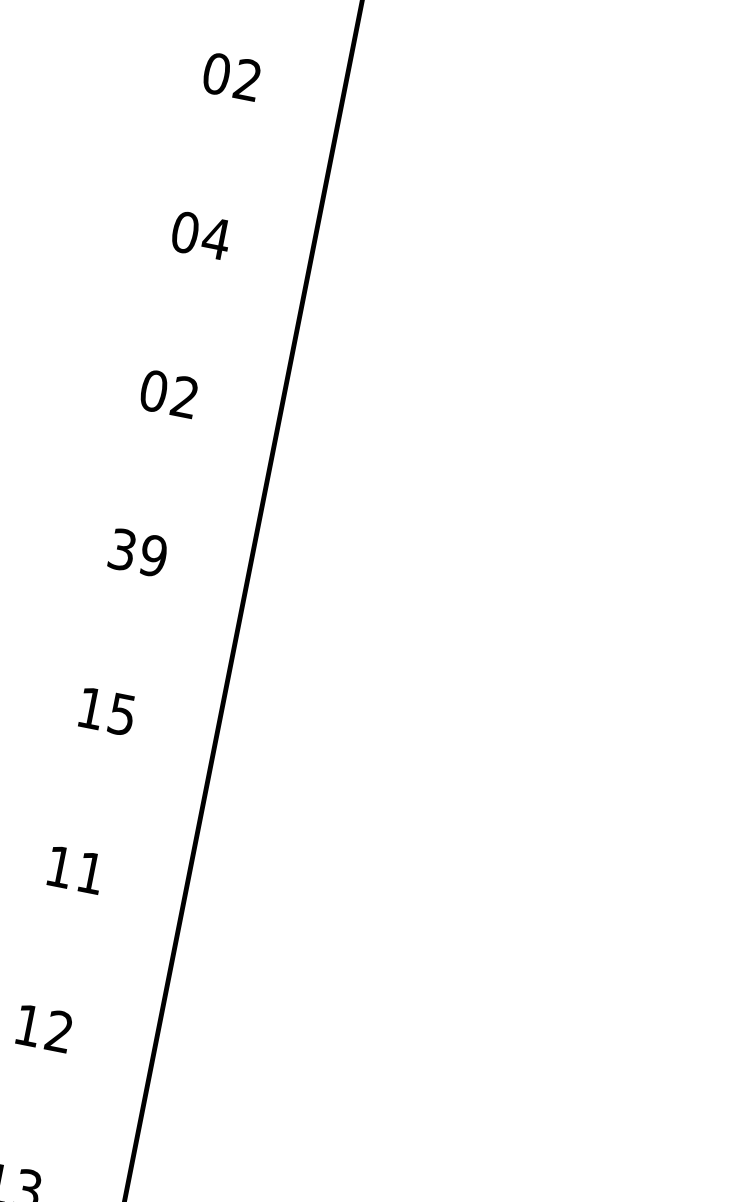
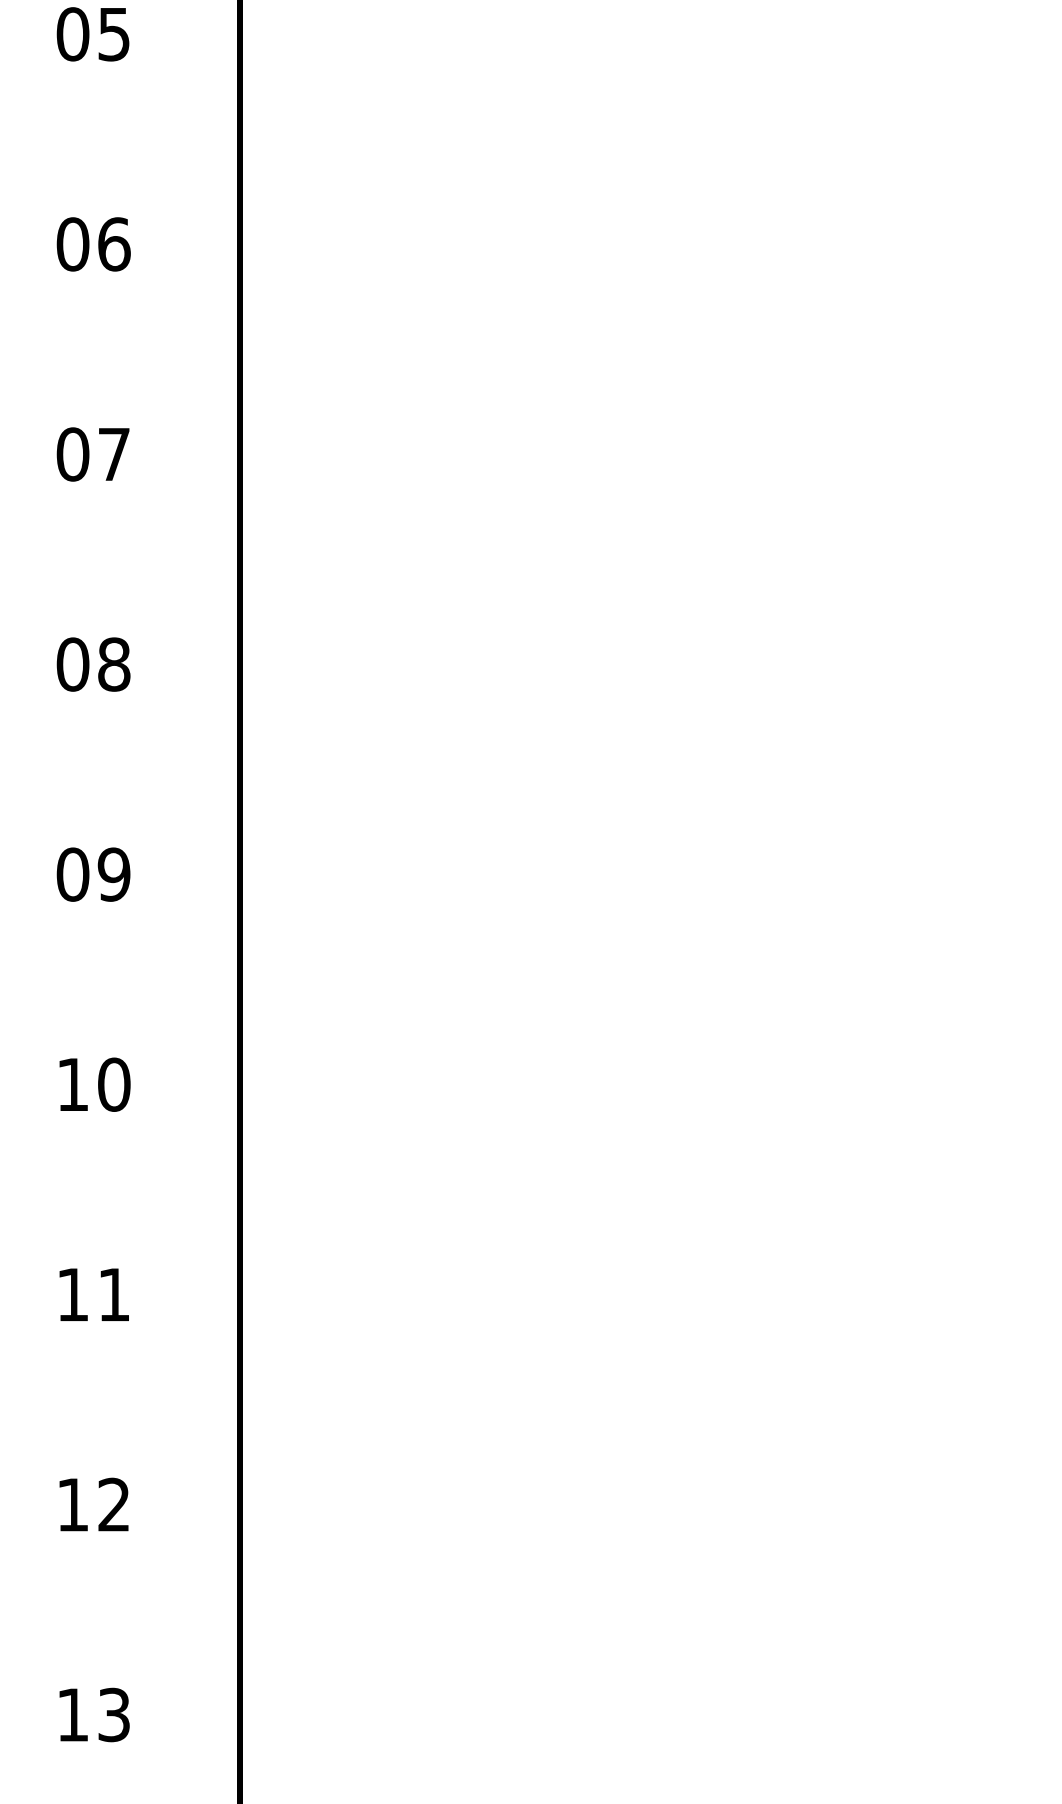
text: (248, 80) -> (114, 244), 02 -> 06
text: (216, 238) -> (114, 454), 04 -> 07
text: (185, 397) -> (114, 664), 02 -> 08
text: (122, 549) -> (72, 874), 39 -> 09
text: (122, 714) -> (114, 1084), 15 -> 10

